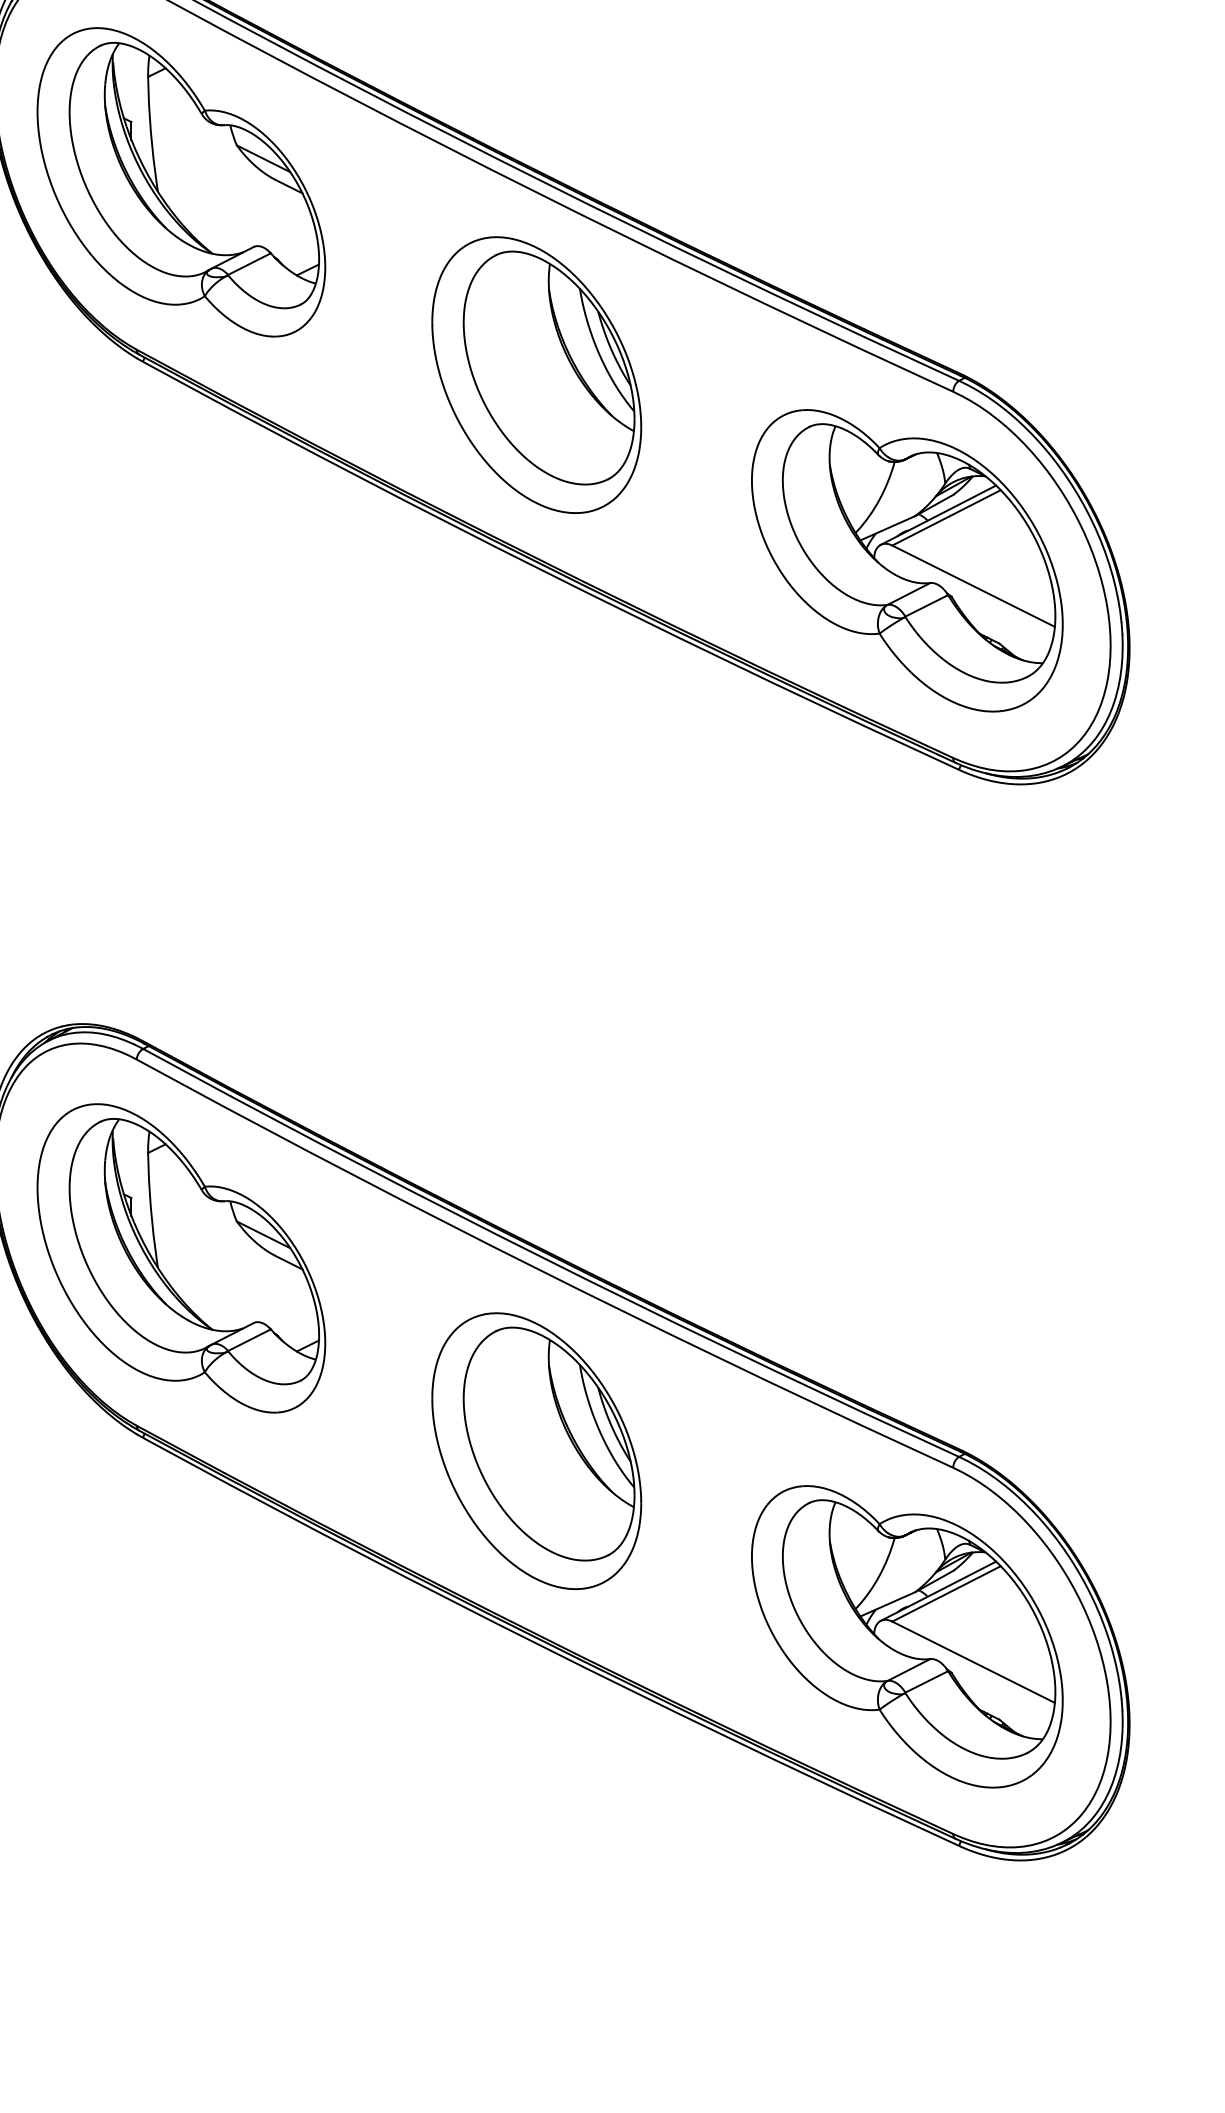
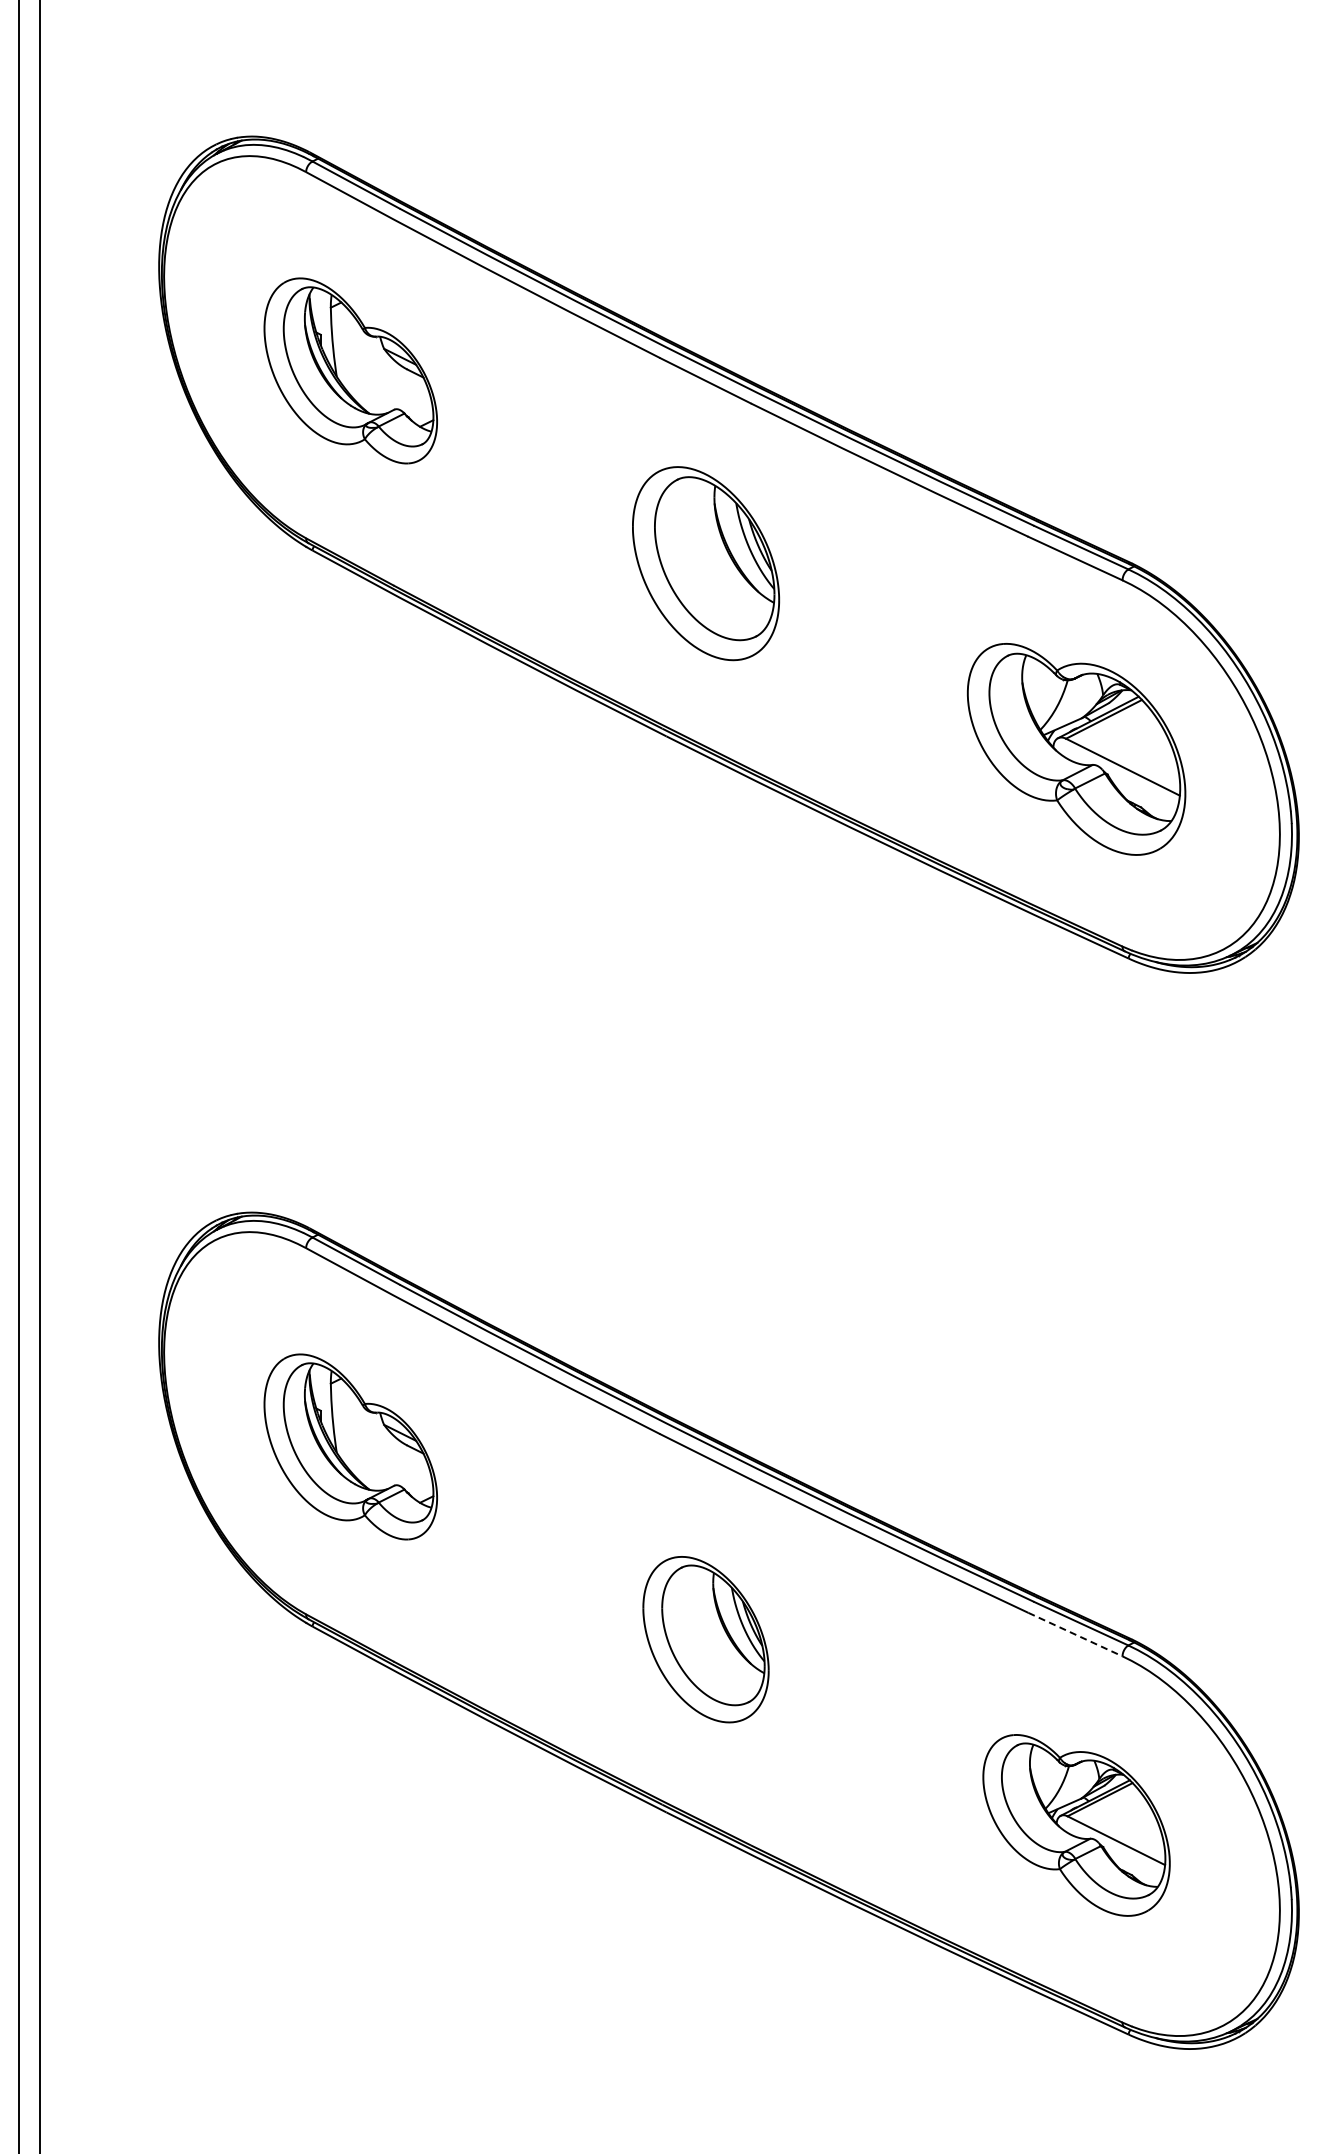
part: (181, 181) -> (350, 370), size x0.6
part: (536, 374) -> (705, 563), size x0.7
part: (907, 560) -> (1076, 749), size x0.7
part: (181, 1257) -> (350, 1446), size x0.6
line: (906, 1445) -> (1075, 1634), solid -> dashed
part: (536, 1450) -> (705, 1639), size x0.6
part: (907, 1636) -> (1076, 1825), size x0.6

